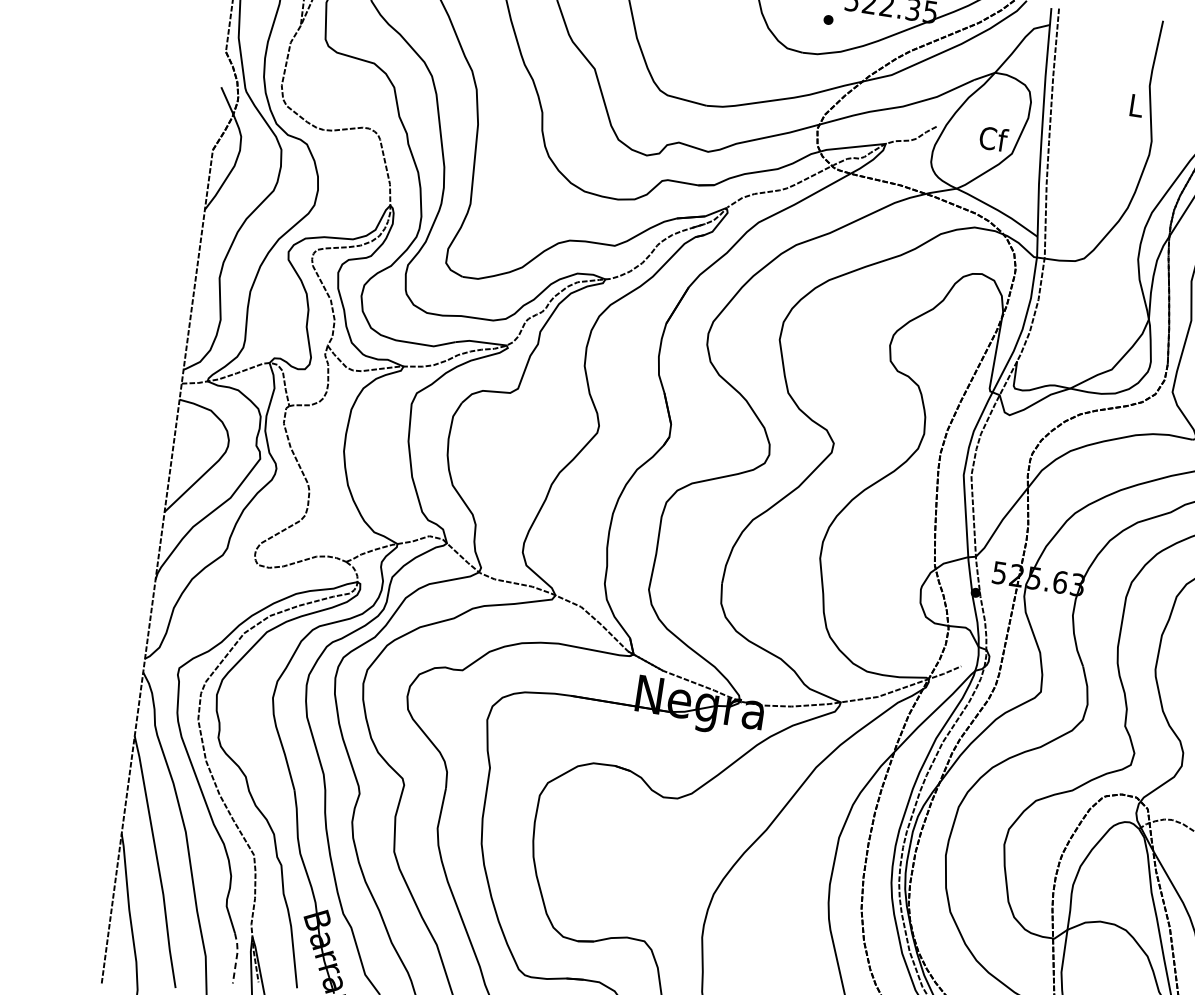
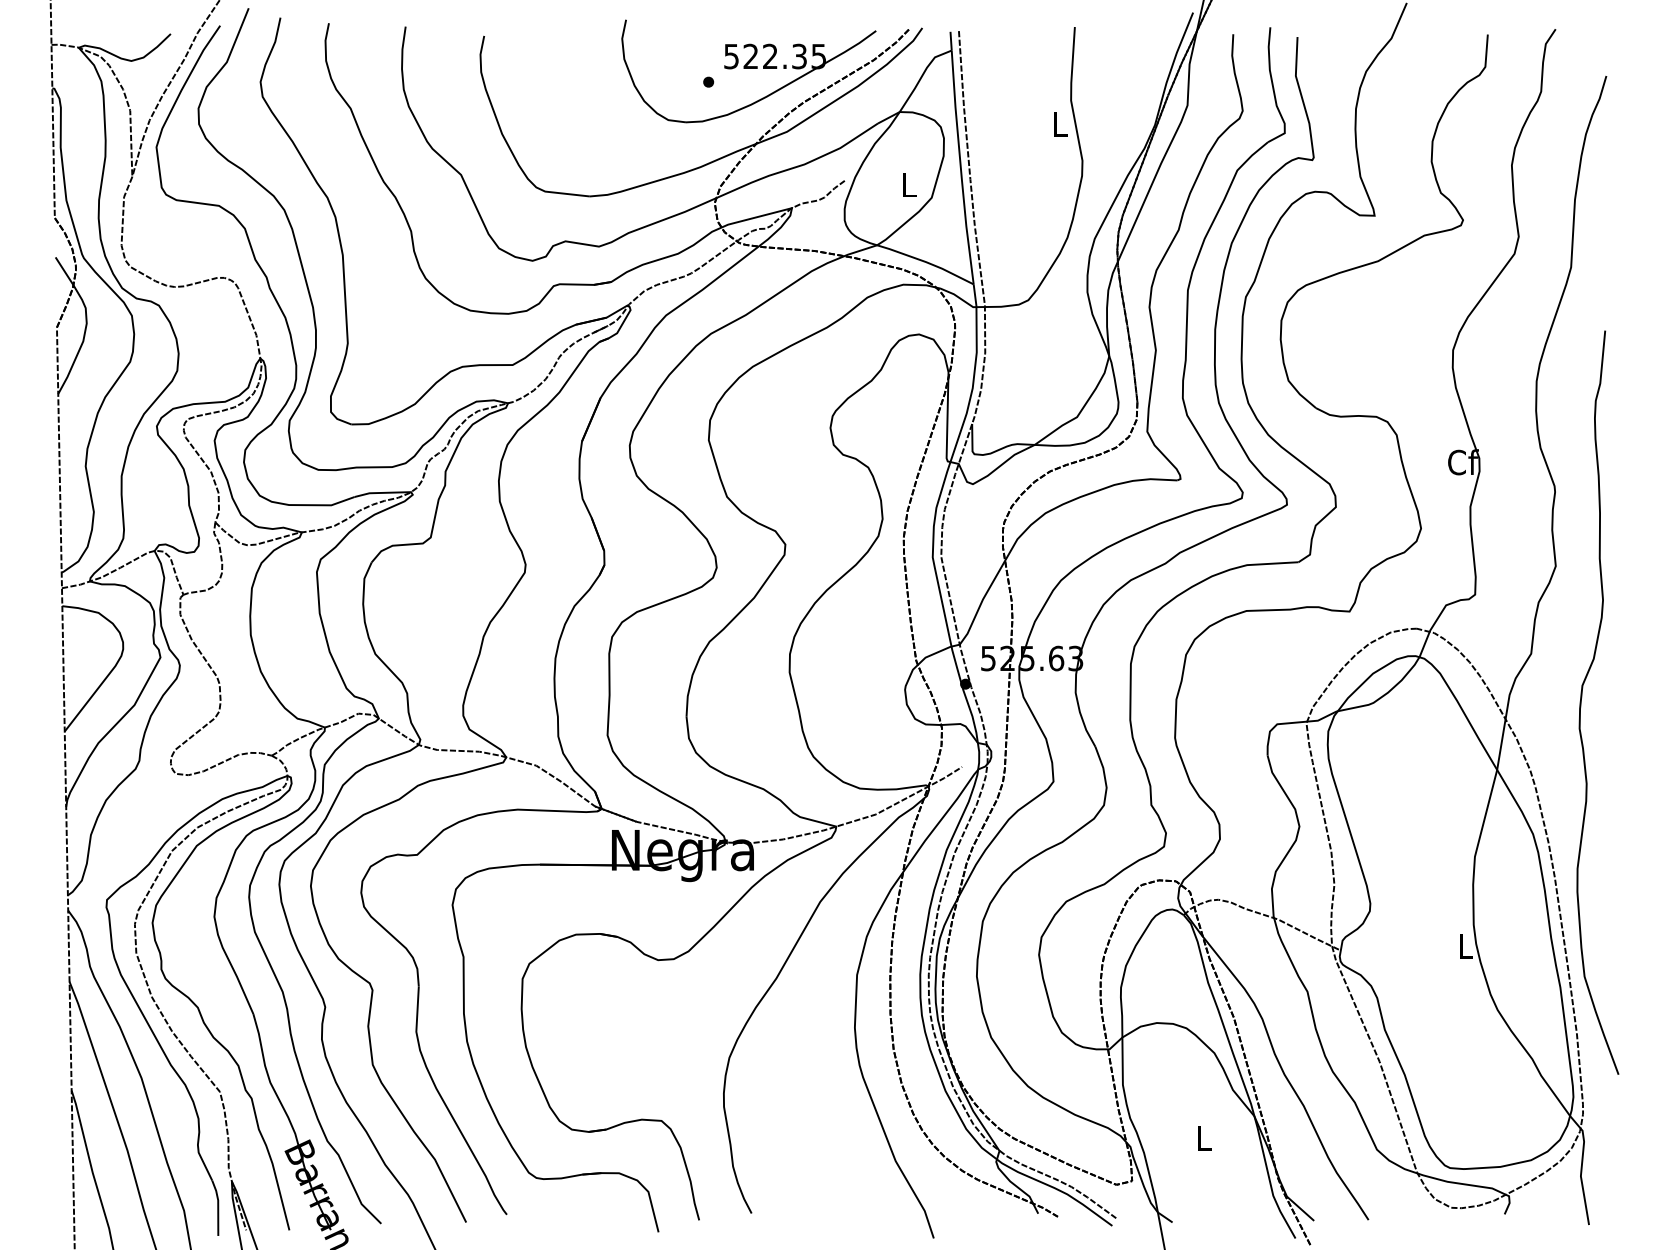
text: (993, 138) -> (909, 184), Cf -> L
line: (236, 958) -> (218, 1207), dashed -> solid

